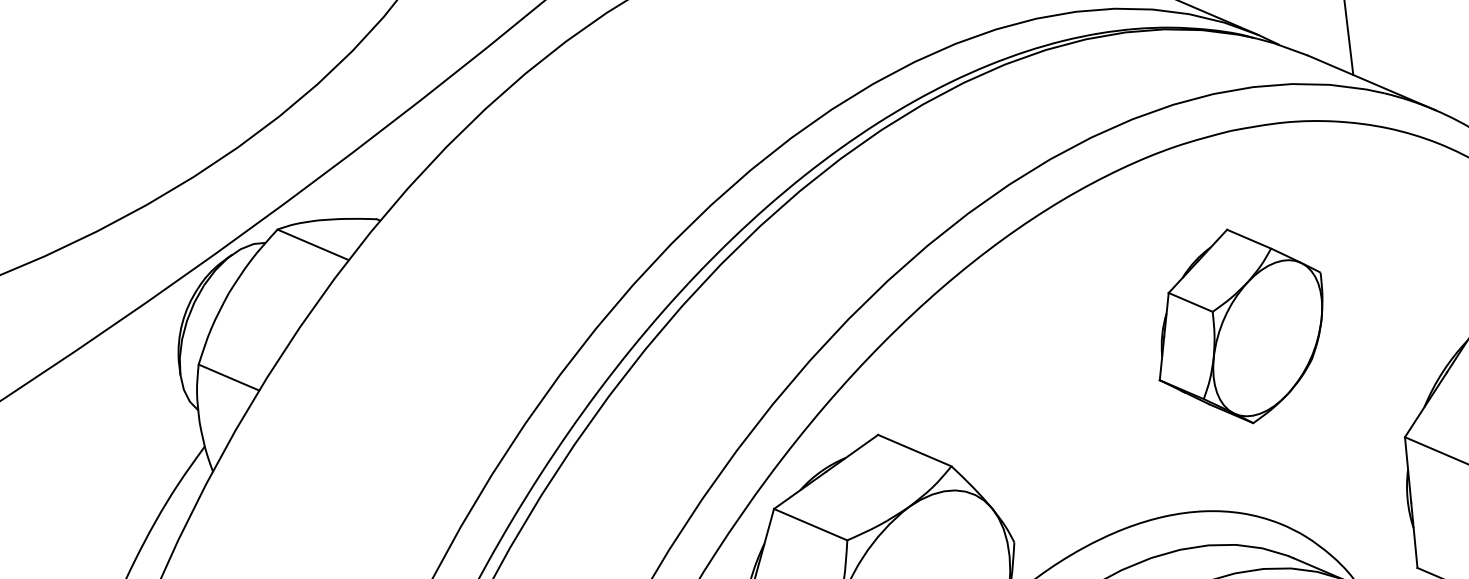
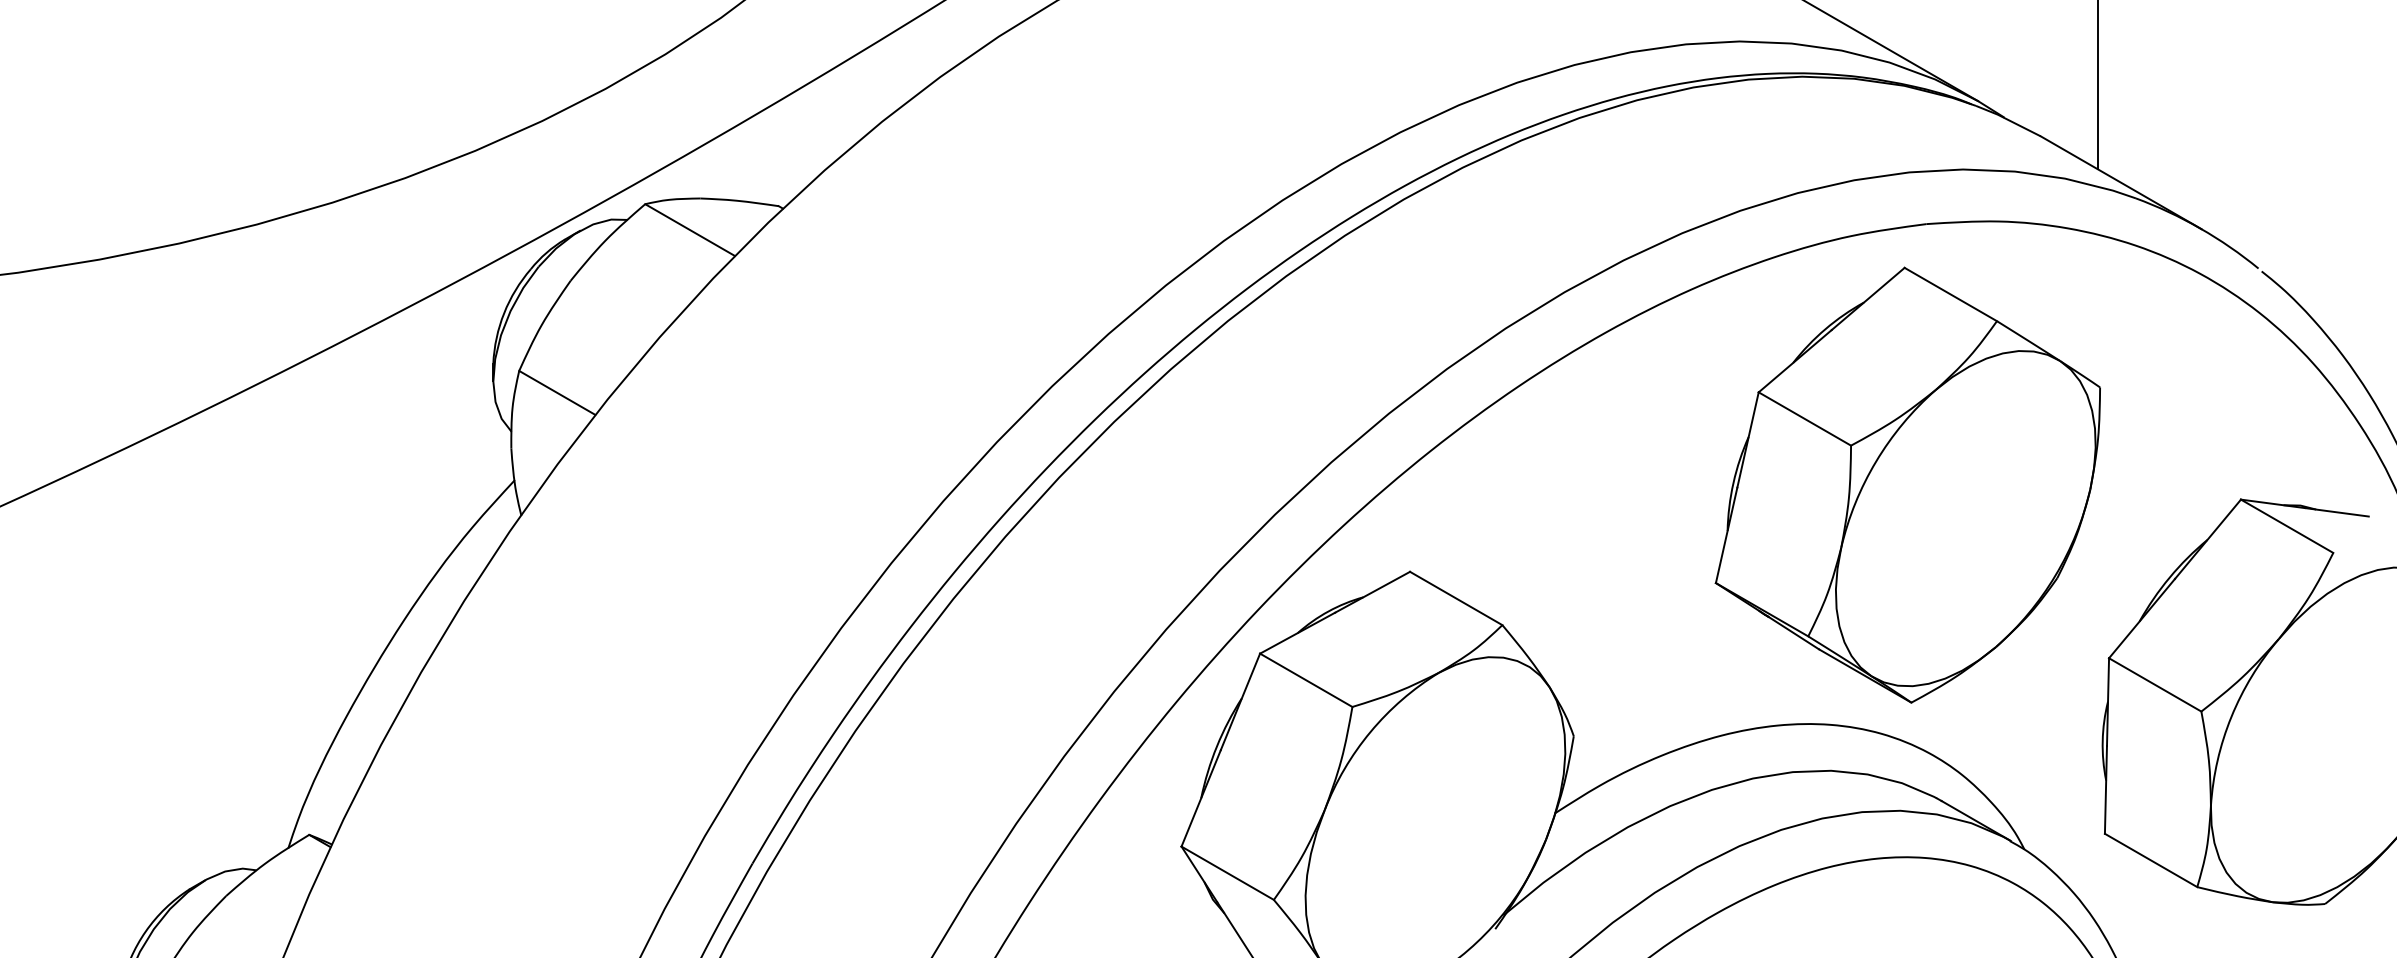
part: (1239, 325) -> (1907, 484), size x1.67

